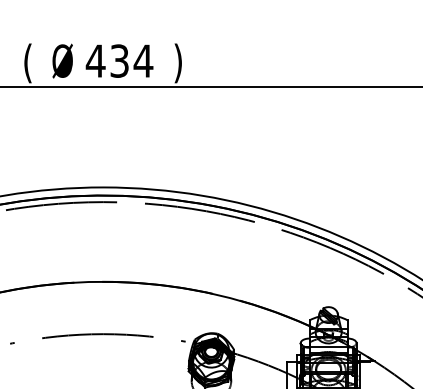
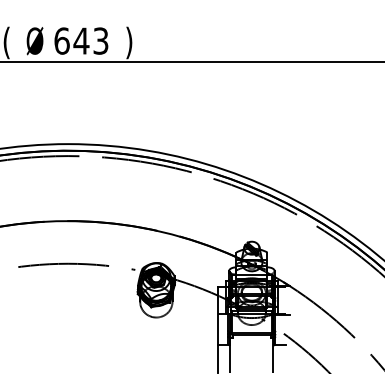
text: (118, 60) -> (80, 40), 434 -> 643

